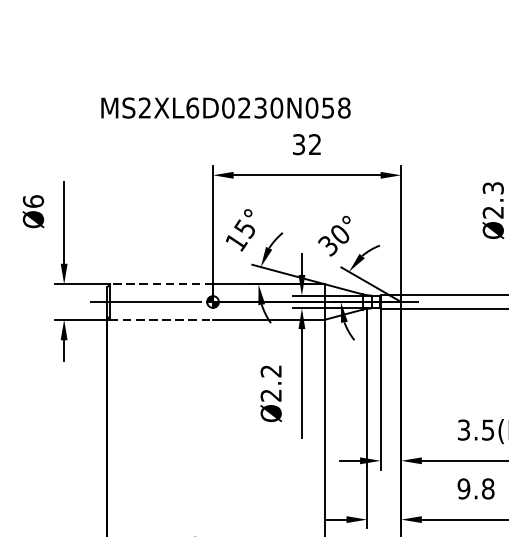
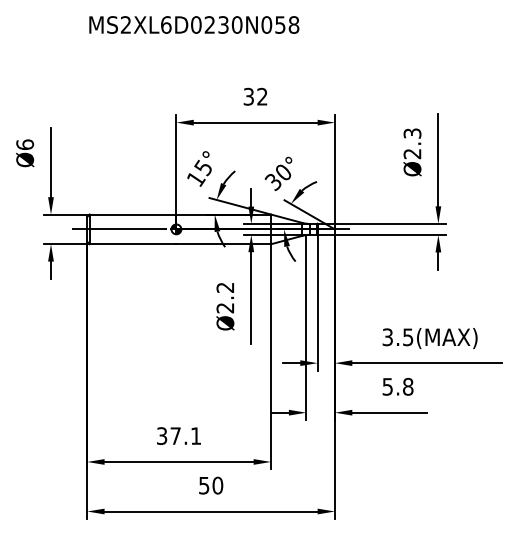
text: (226, 107) -> (194, 24), moved
line: (160, 284) -> (132, 214), dashed -> solid
line: (162, 319) -> (133, 244), dashed -> solid
text: (463, 488) -> (387, 386), 9.8 -> 5.8

